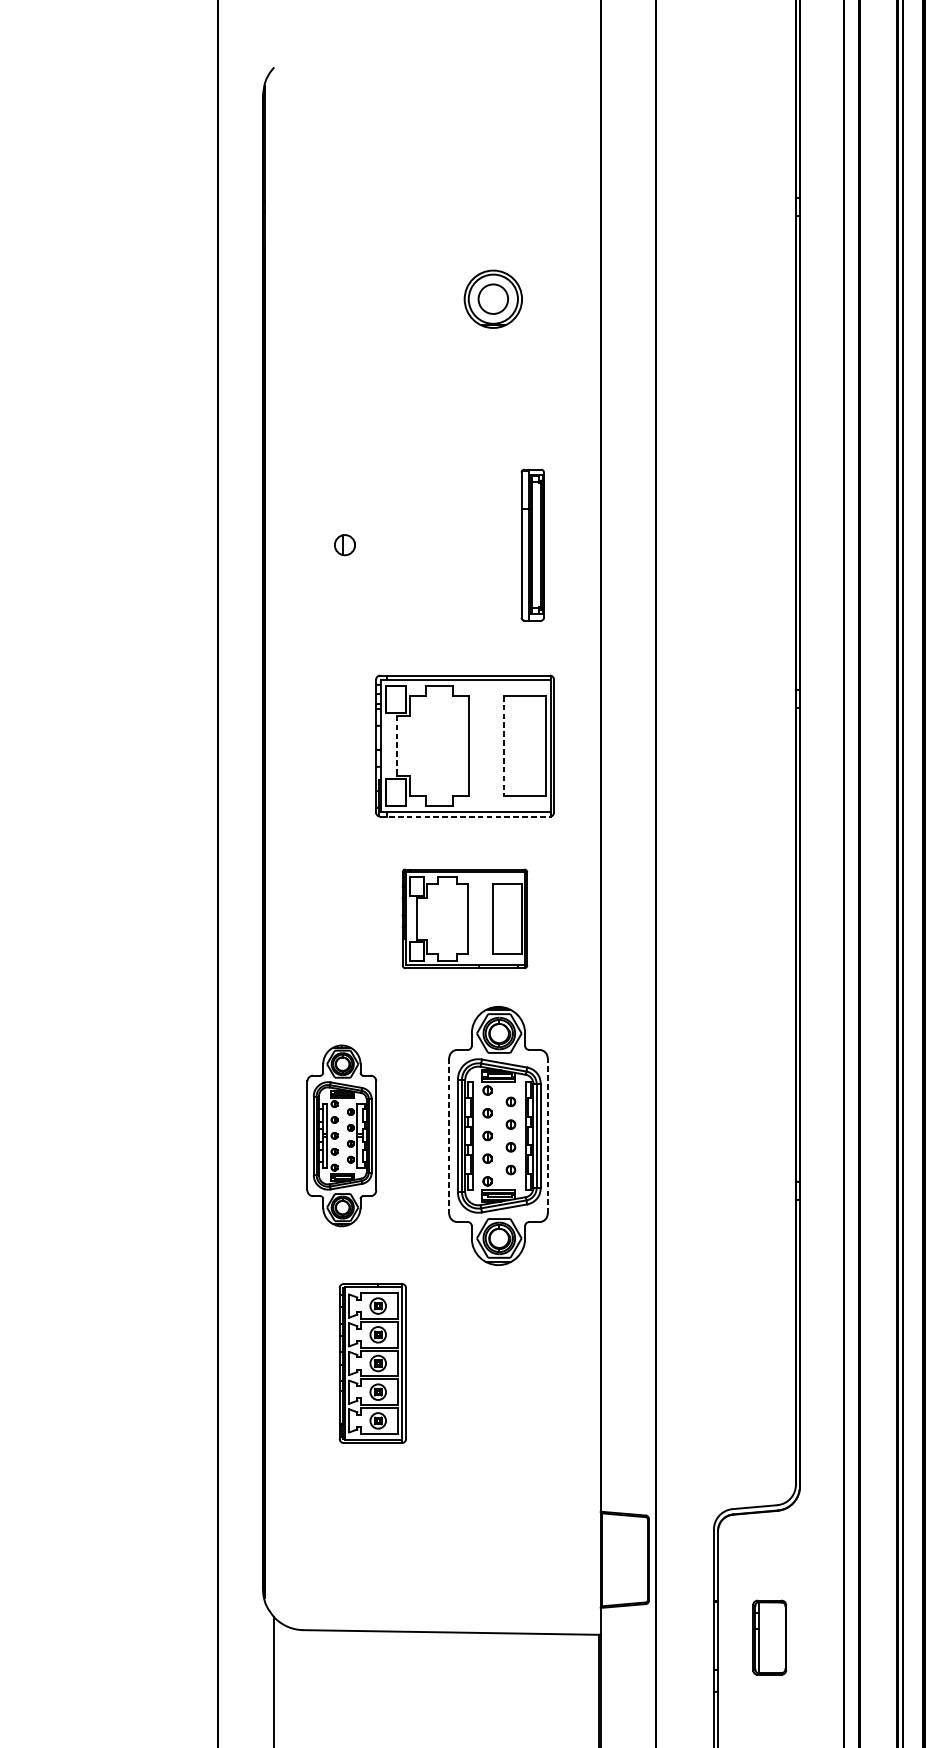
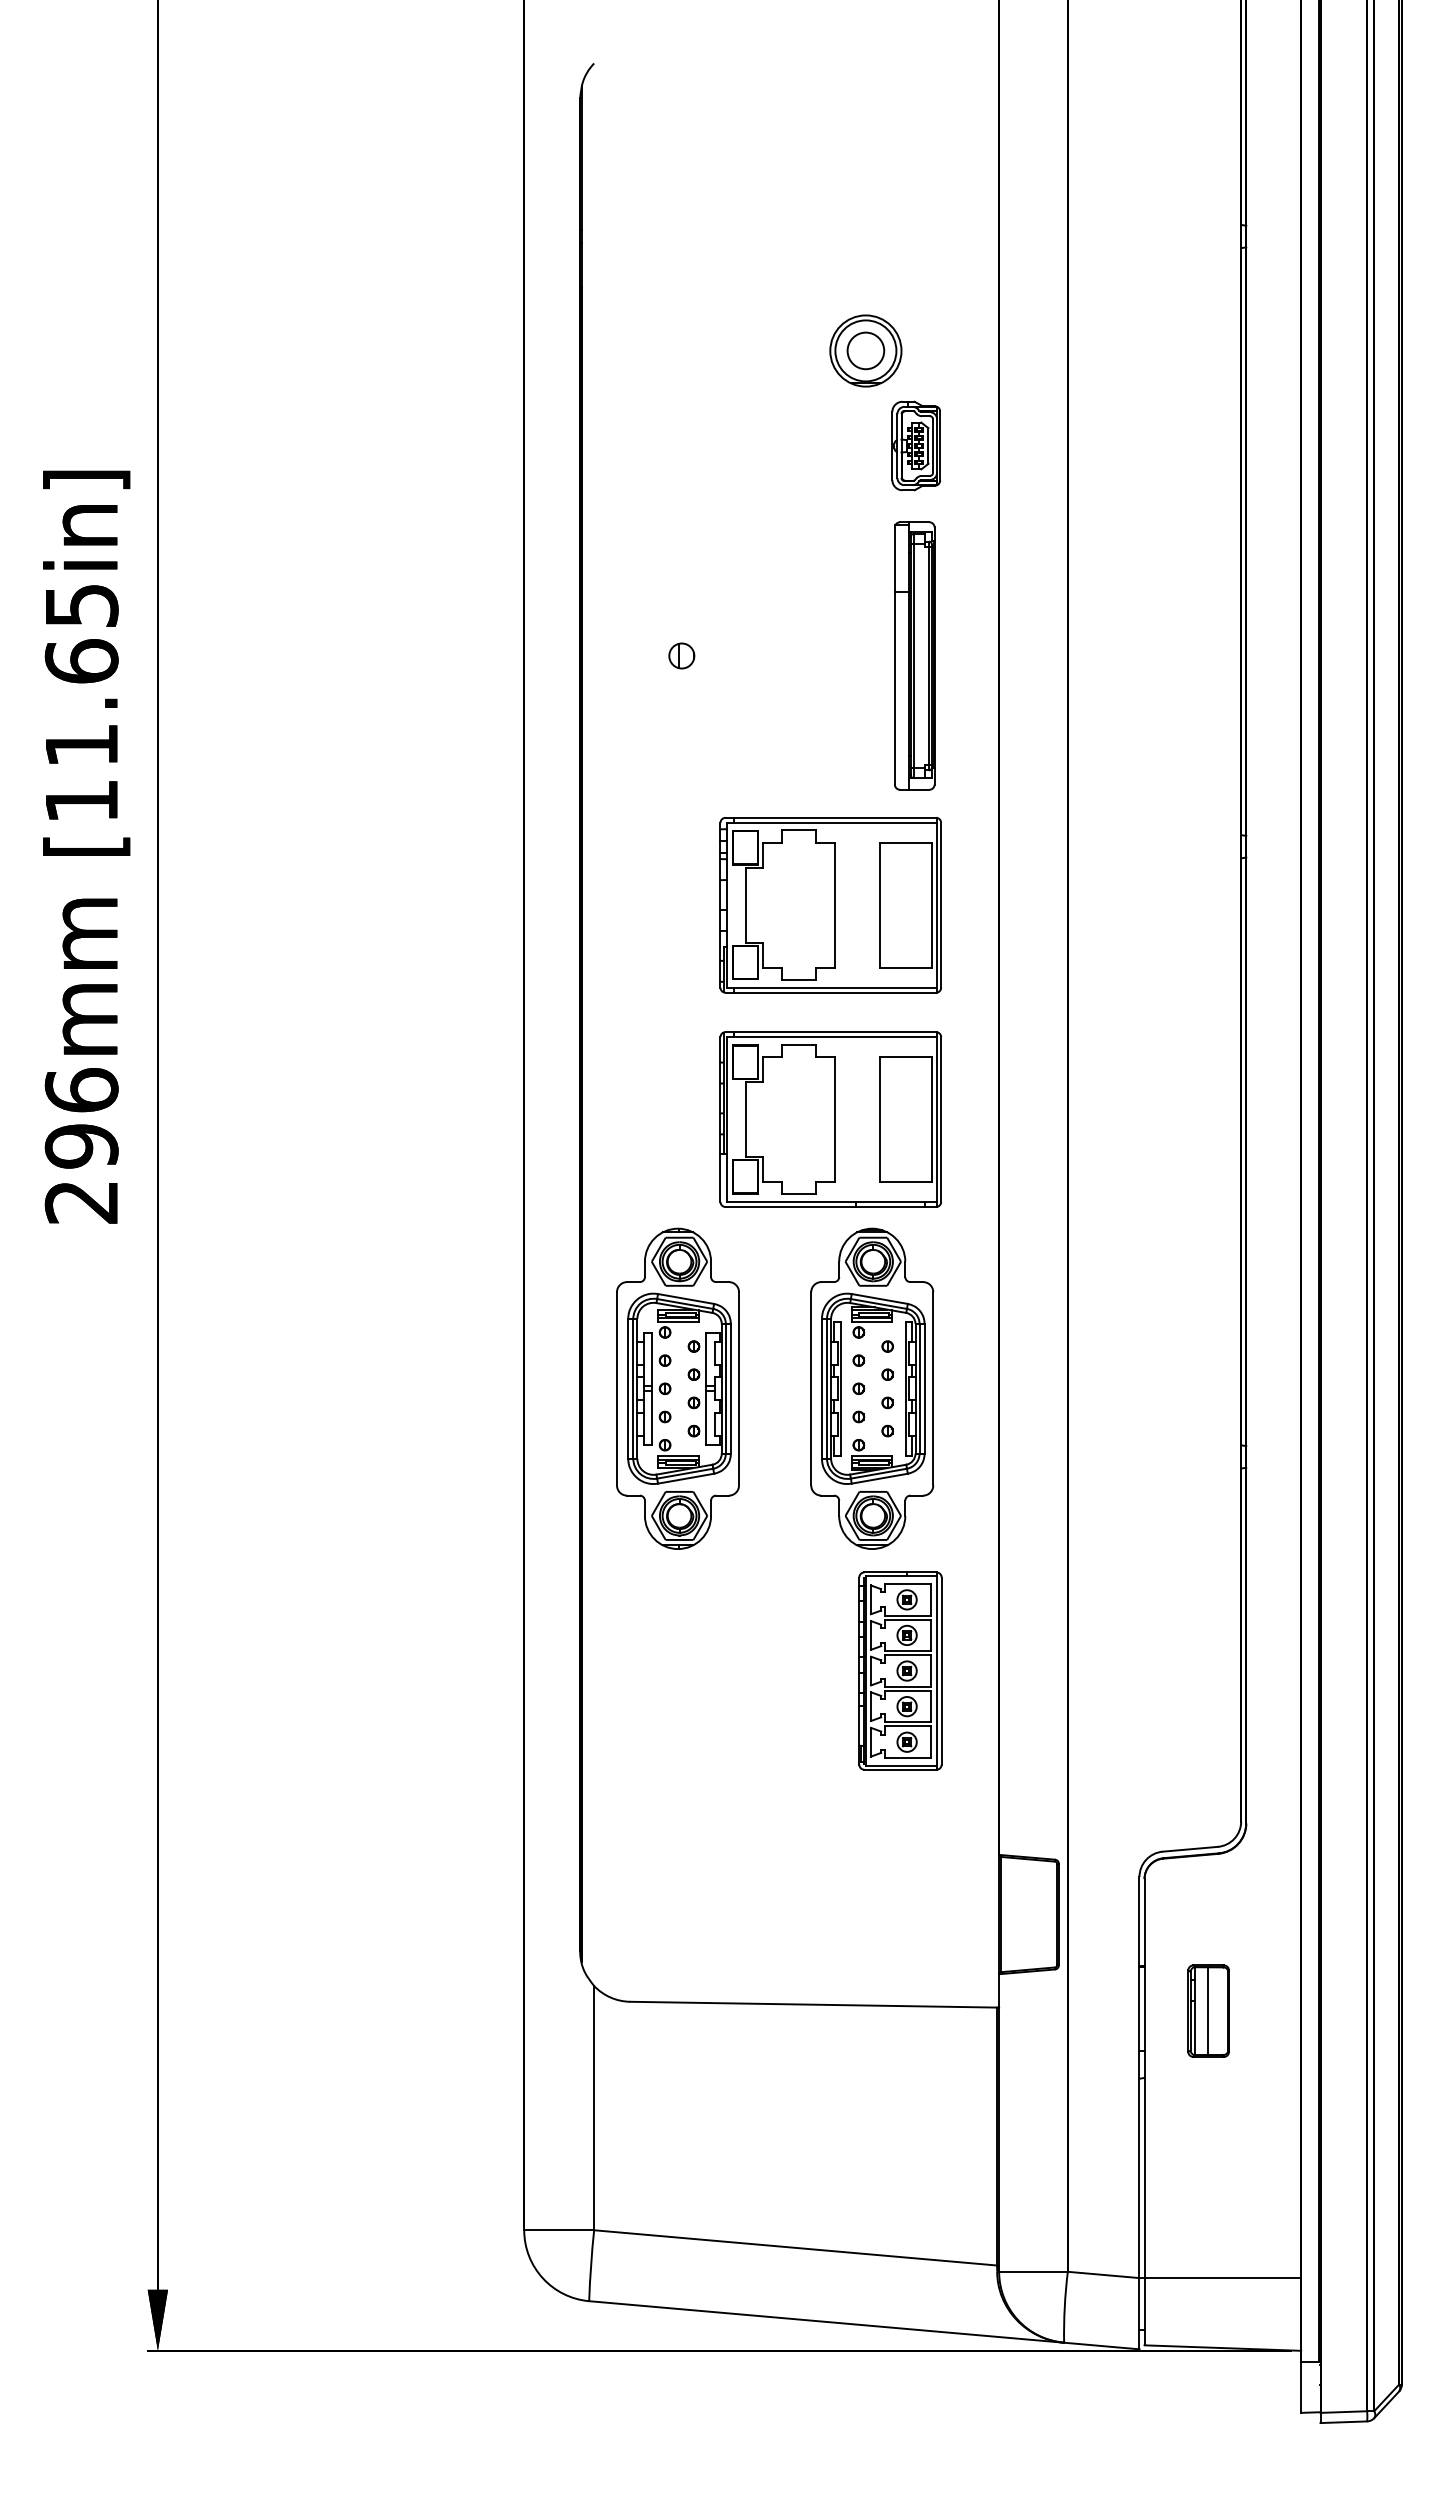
part: (533, 375) -> (915, 445), added
part: (532, 544) -> (914, 655), size x1.43
line: (396, 746) -> (745, 905), dashed -> solid
line: (504, 746) -> (879, 905), dashed -> solid
line: (465, 816) -> (831, 992), dashed -> solid
part: (464, 918) -> (830, 1119), size x1.43
part: (341, 1135) -> (677, 1388), size x1.43
line: (449, 1135) -> (811, 1388), dashed -> solid
line: (547, 1135) -> (933, 1388), dashed -> solid
part: (372, 1363) -> (900, 1670), moved
line: (768, 1637) -> (1207, 2011), added

